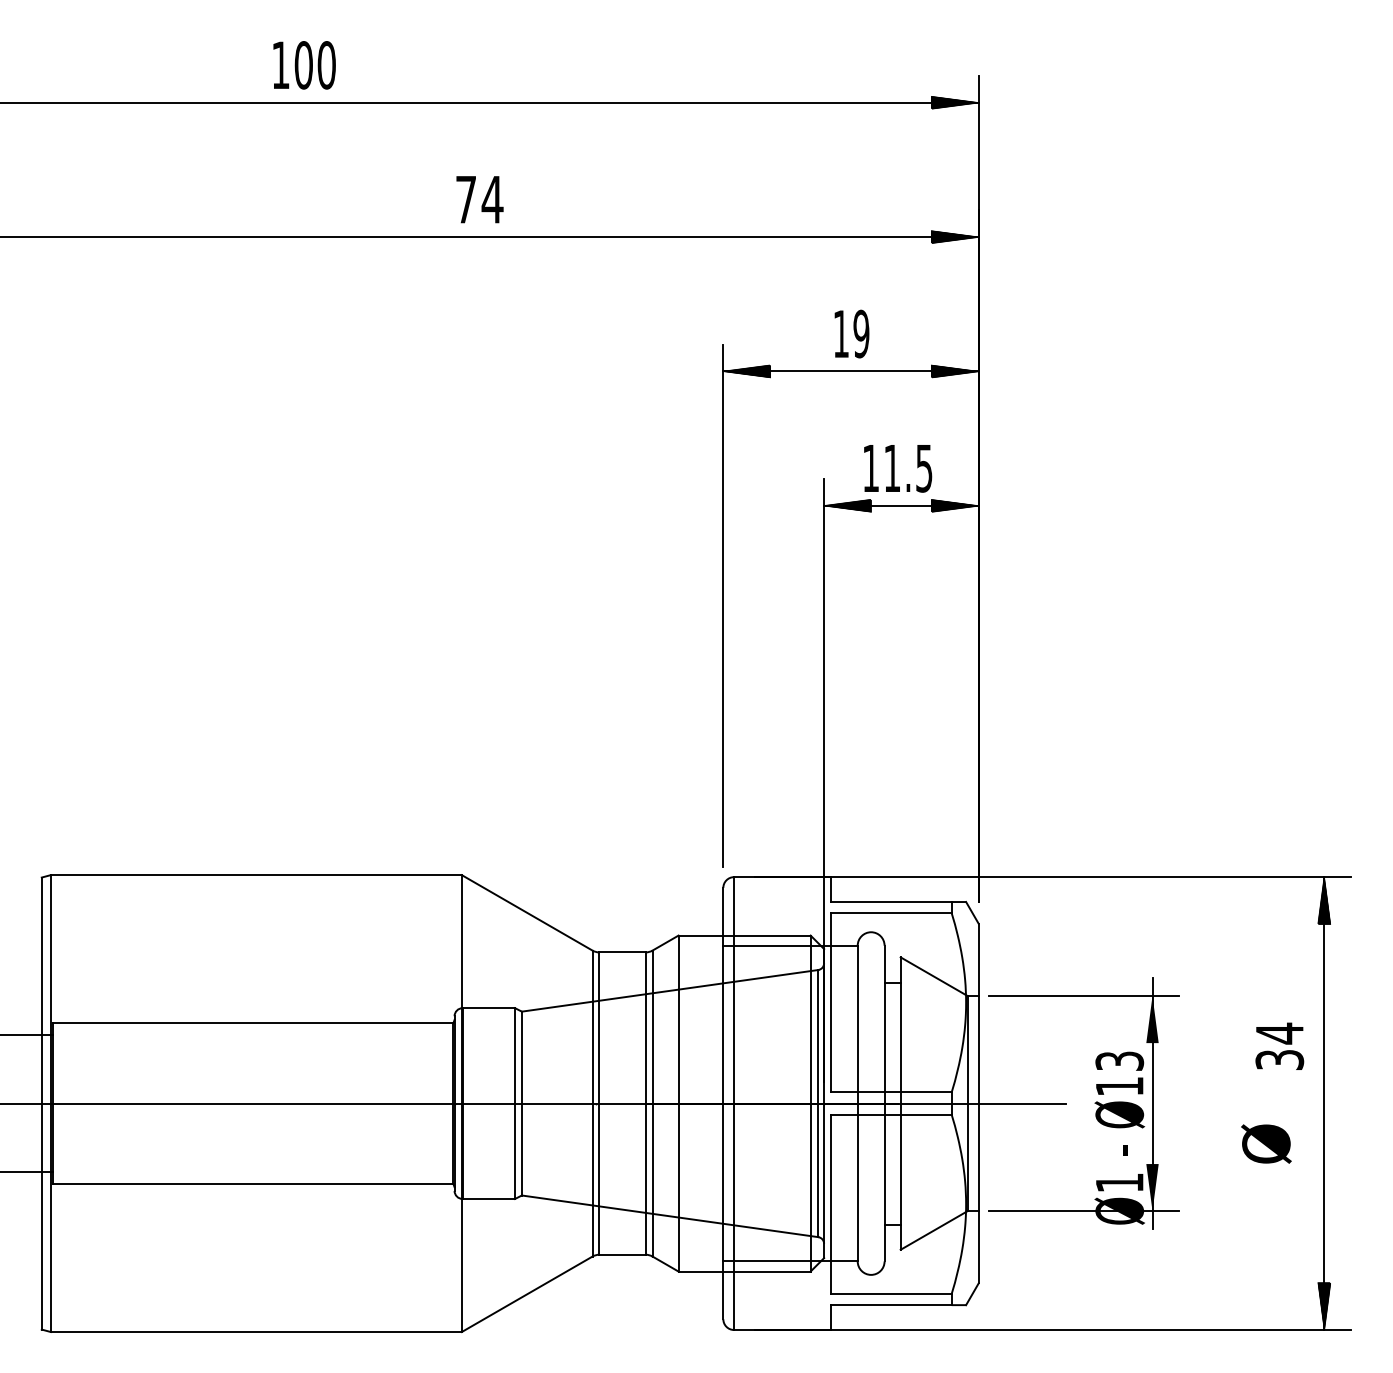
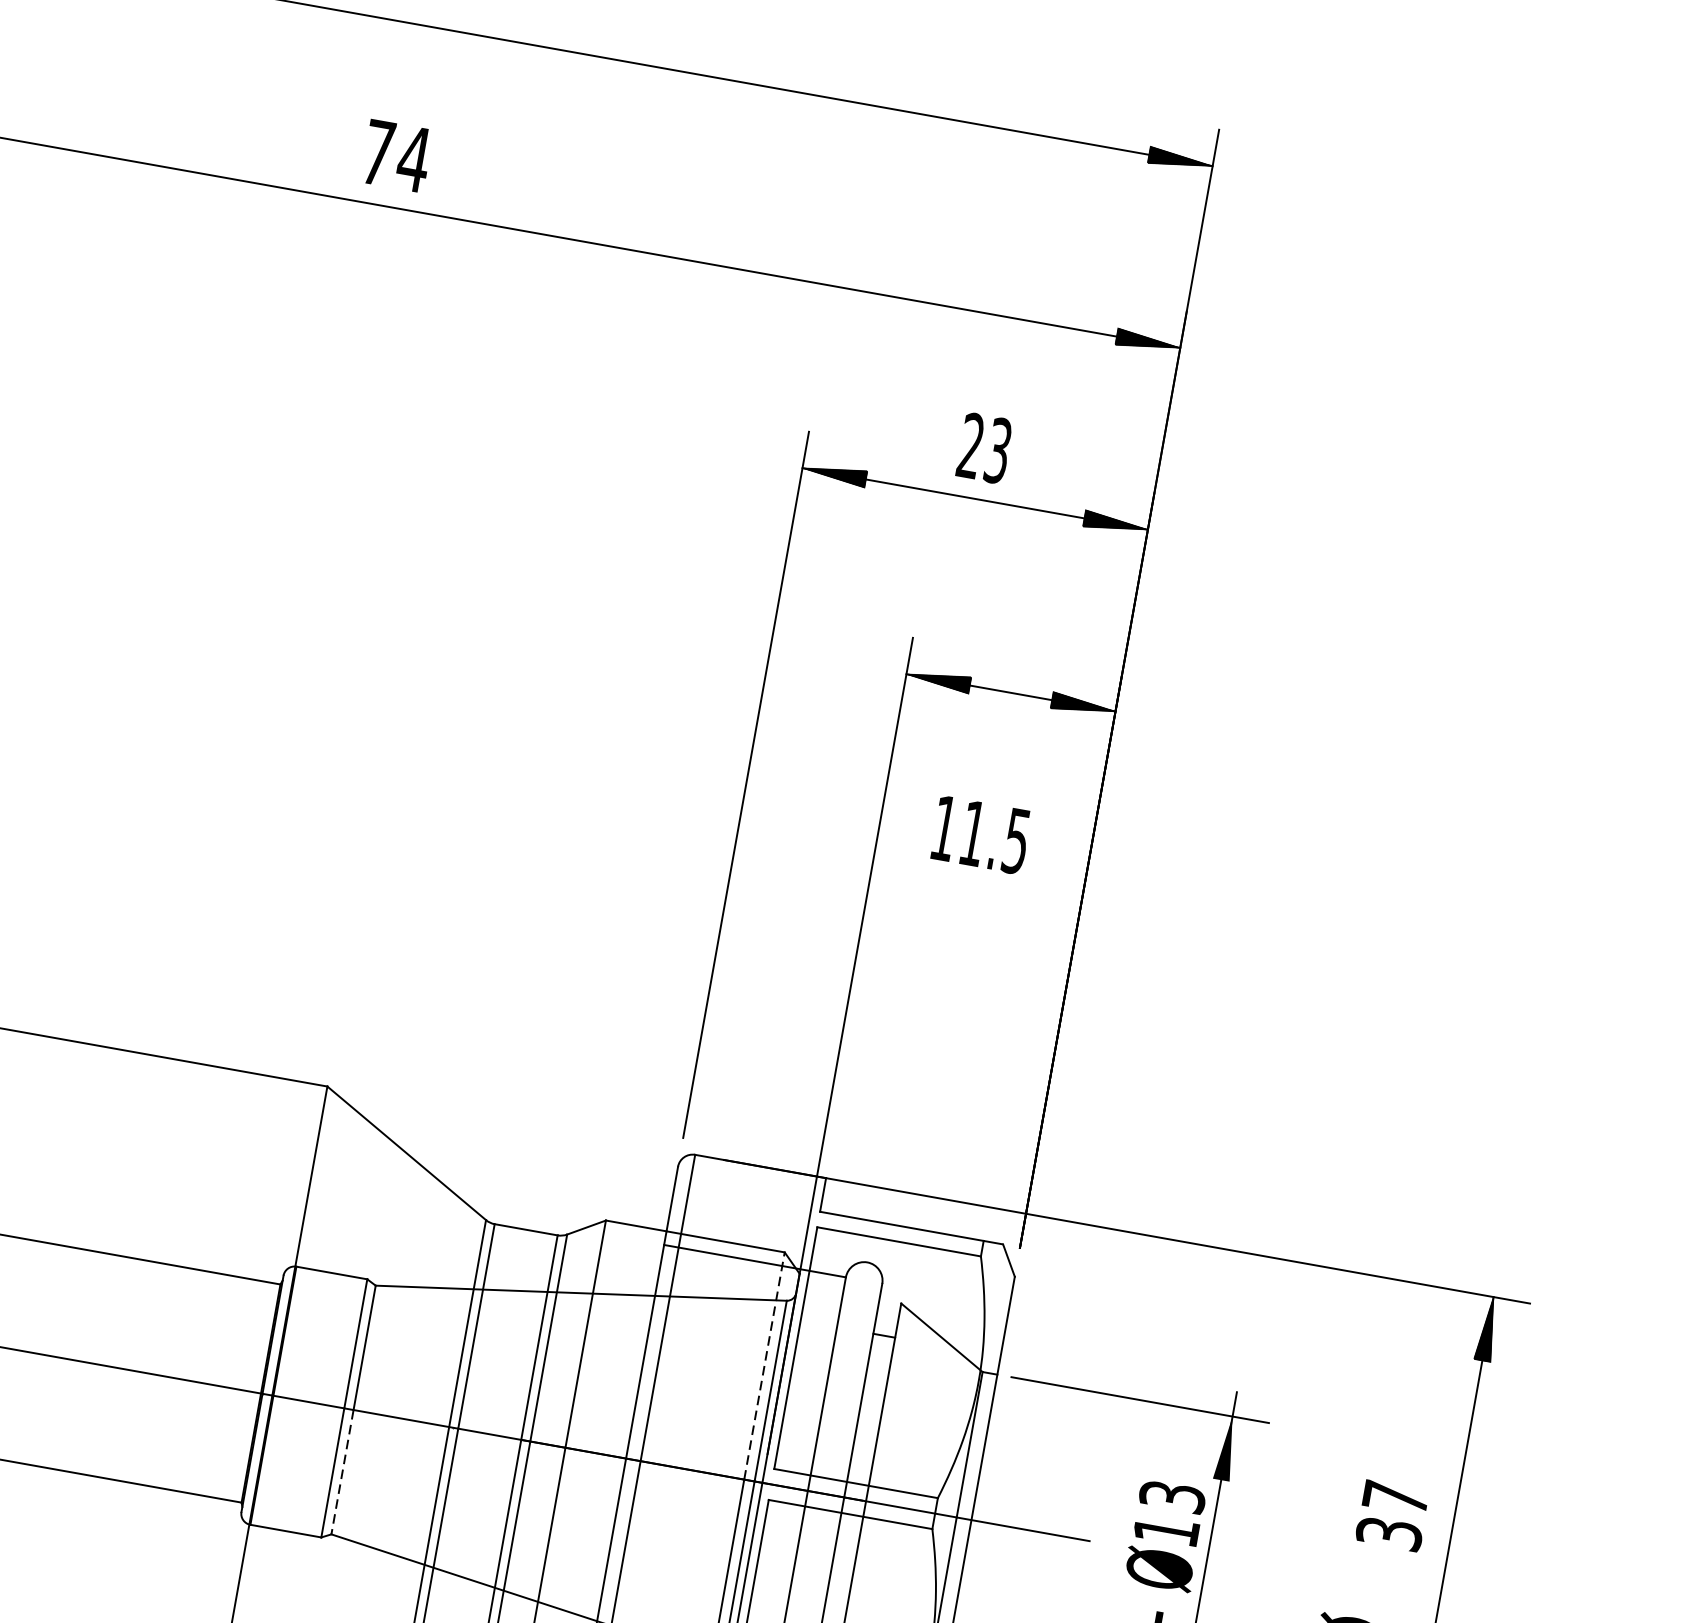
text: (479, 199) -> (396, 155), moved
text: (851, 333) -> (985, 447), 19 -> 23
text: (898, 468) -> (981, 835), moved
line: (810, 1019) -> (764, 1365), solid -> dashed
text: (1279, 1033) -> (1395, 1497), 34 -> 37
line: (521, 1149) -> (341, 1472), solid -> dashed

